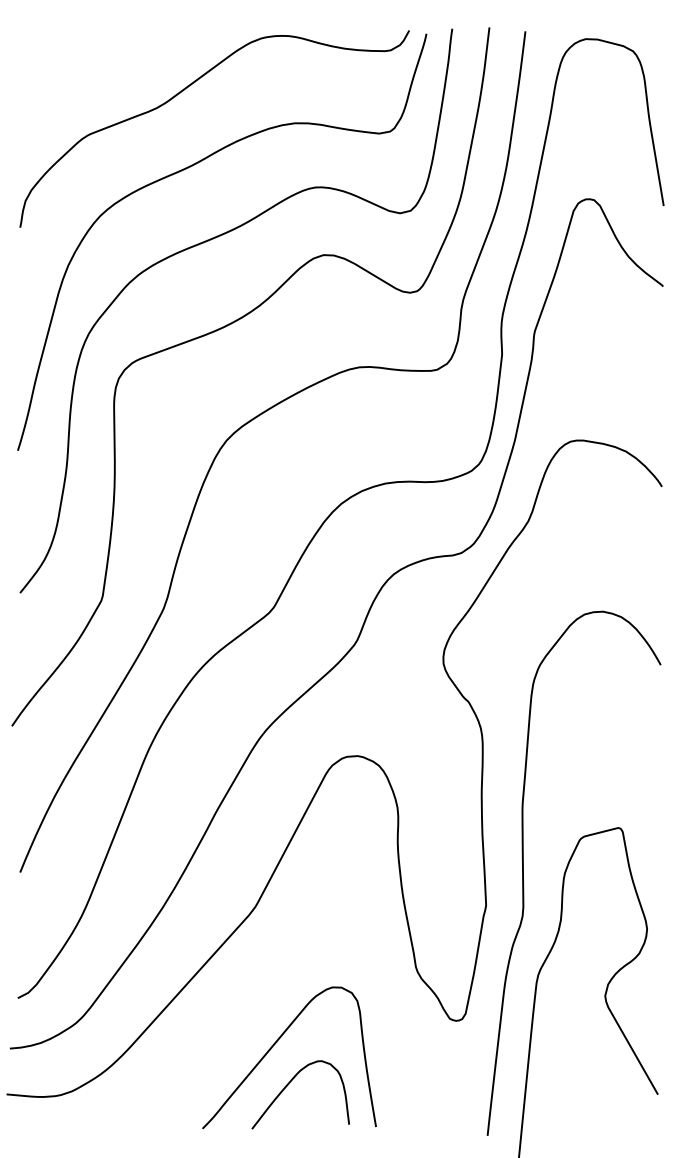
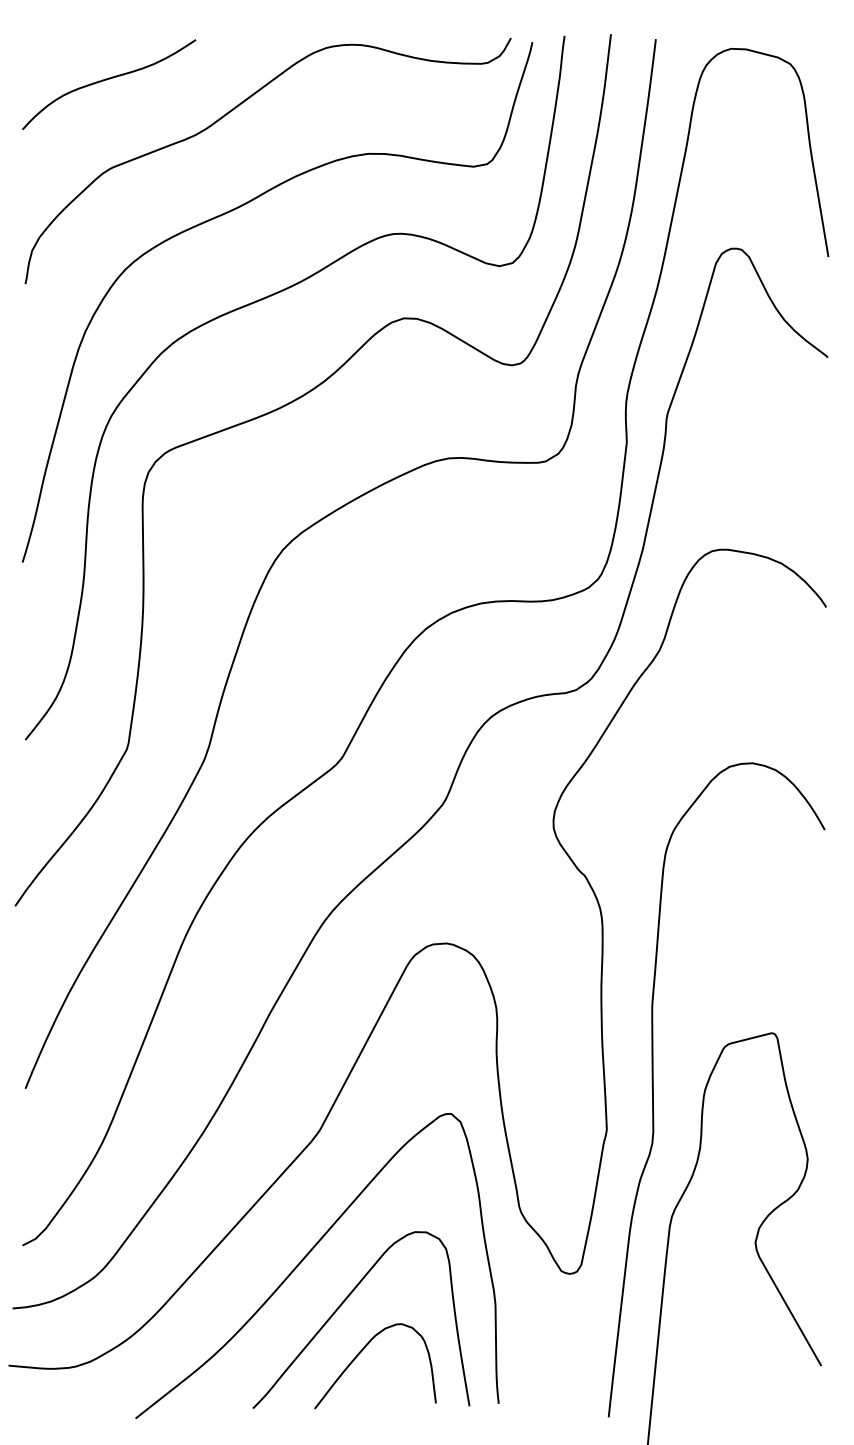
curve: (85, 64) -> (107, 80), added
curve: (245, 1007) -> (306, 1257), added

